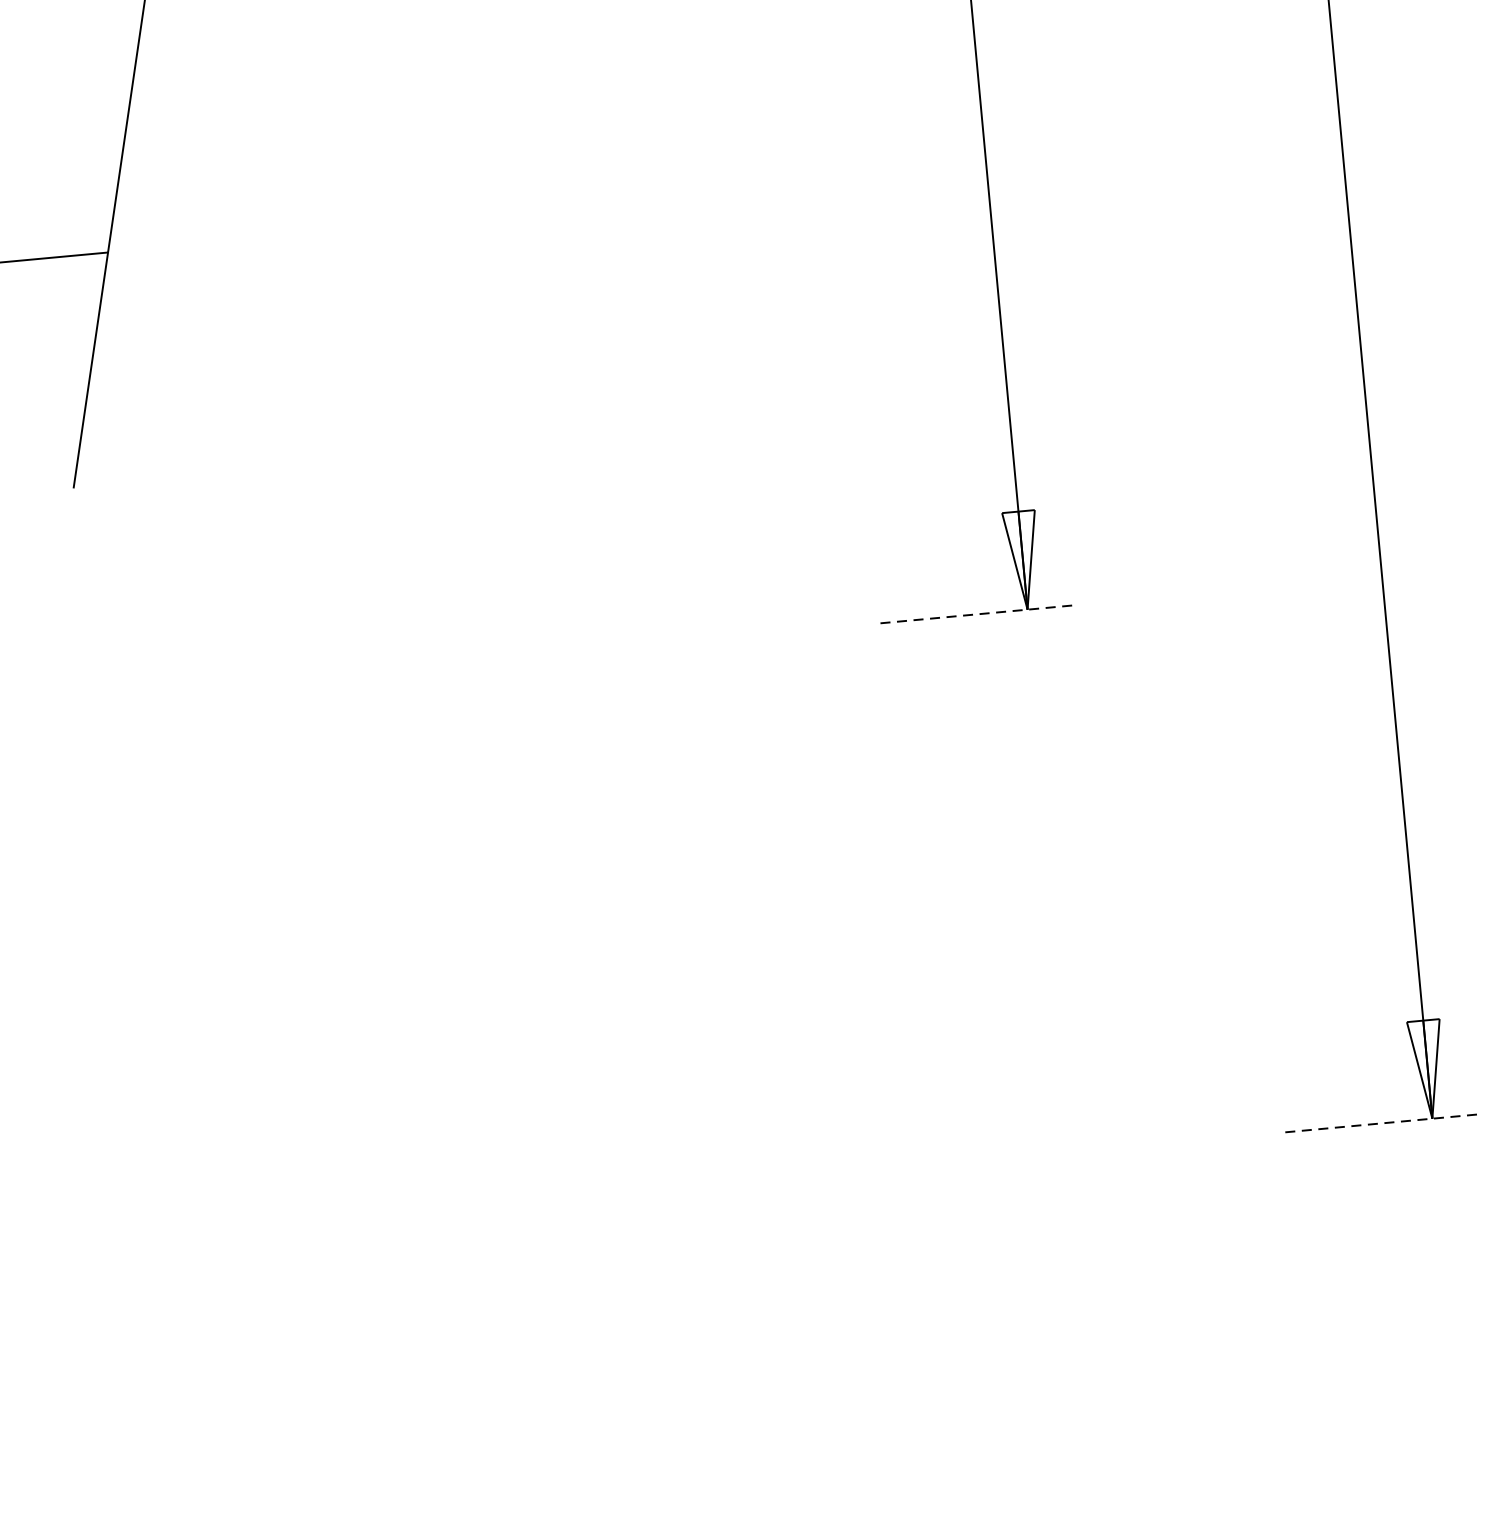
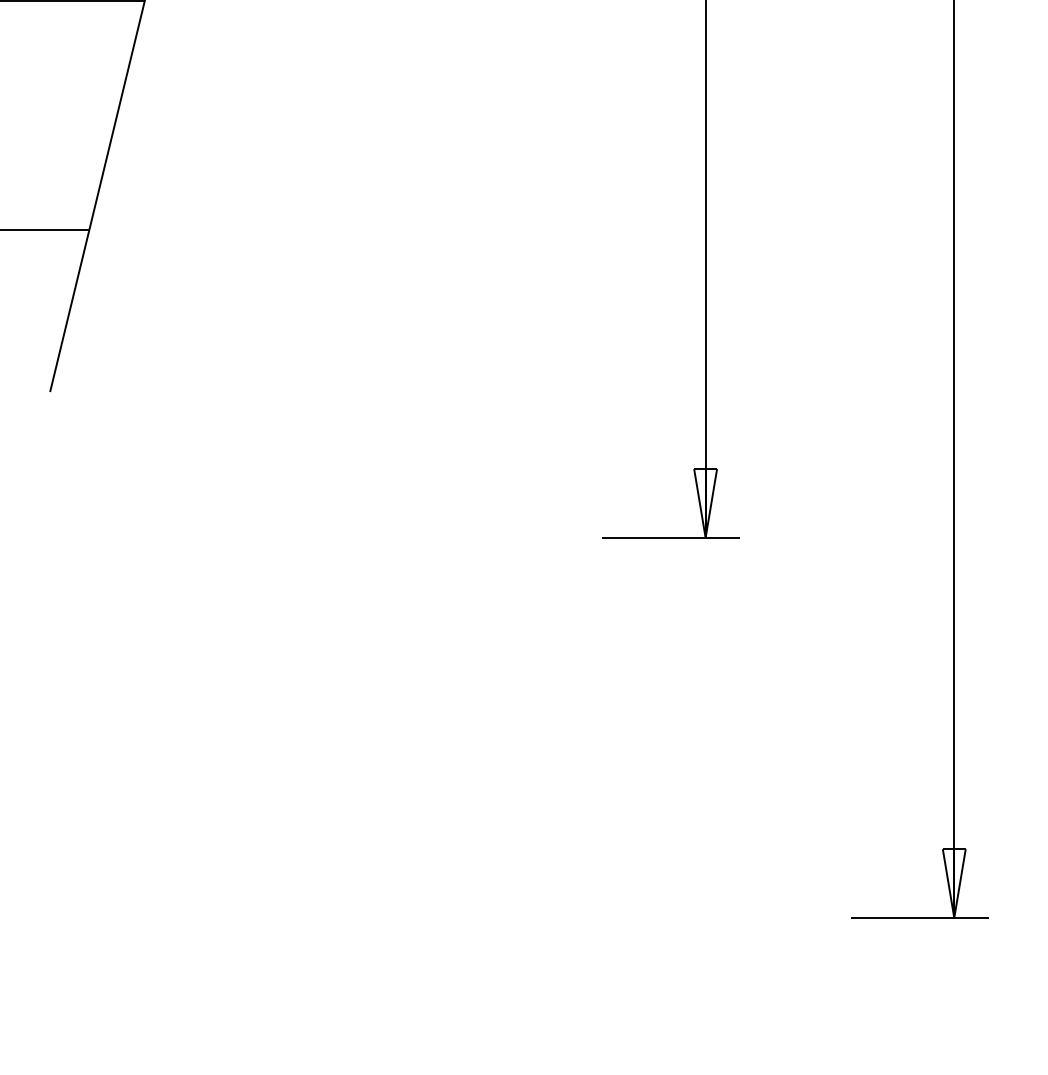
line: (978, 613) -> (671, 537), dashed -> solid
line: (1382, 1122) -> (919, 917), dashed -> solid

